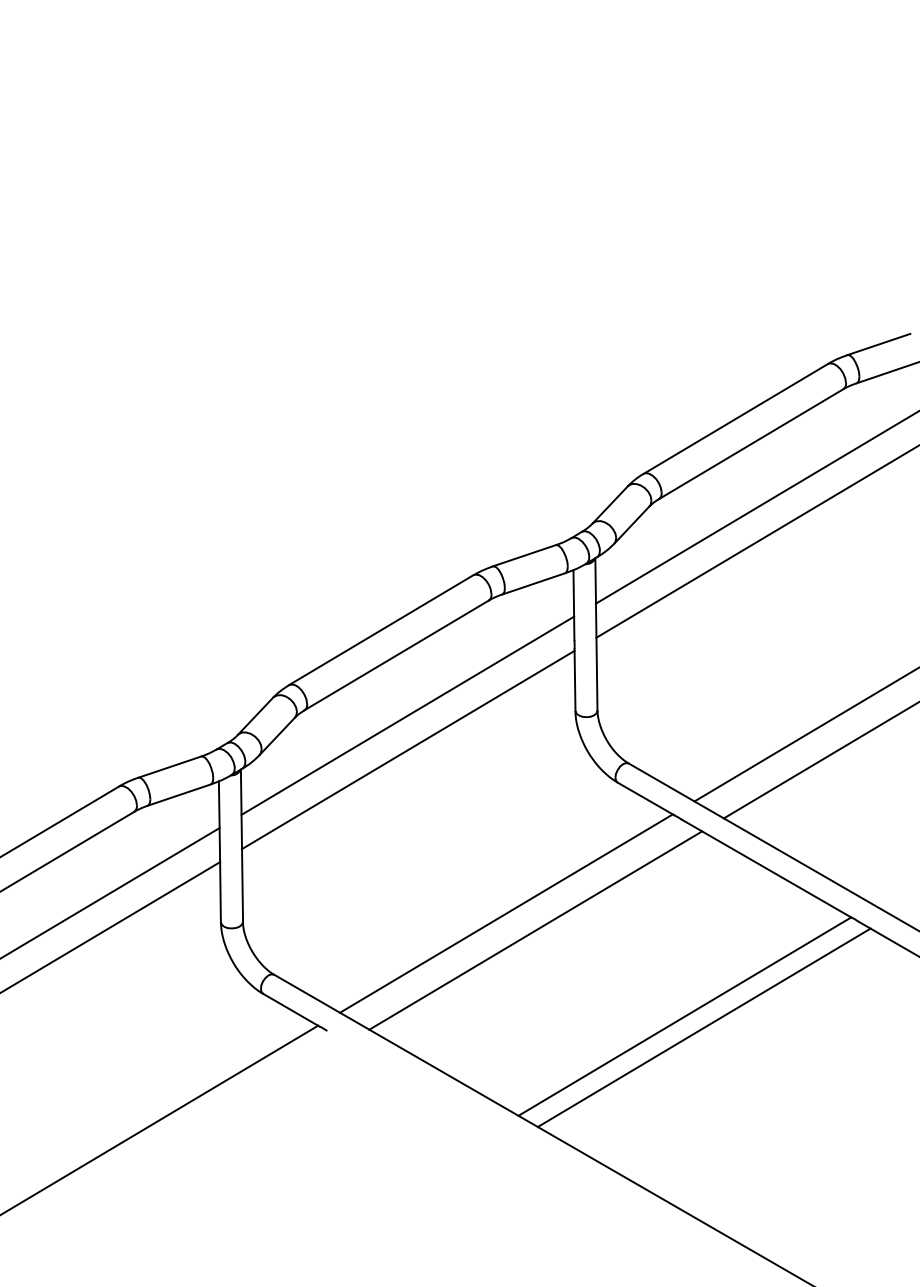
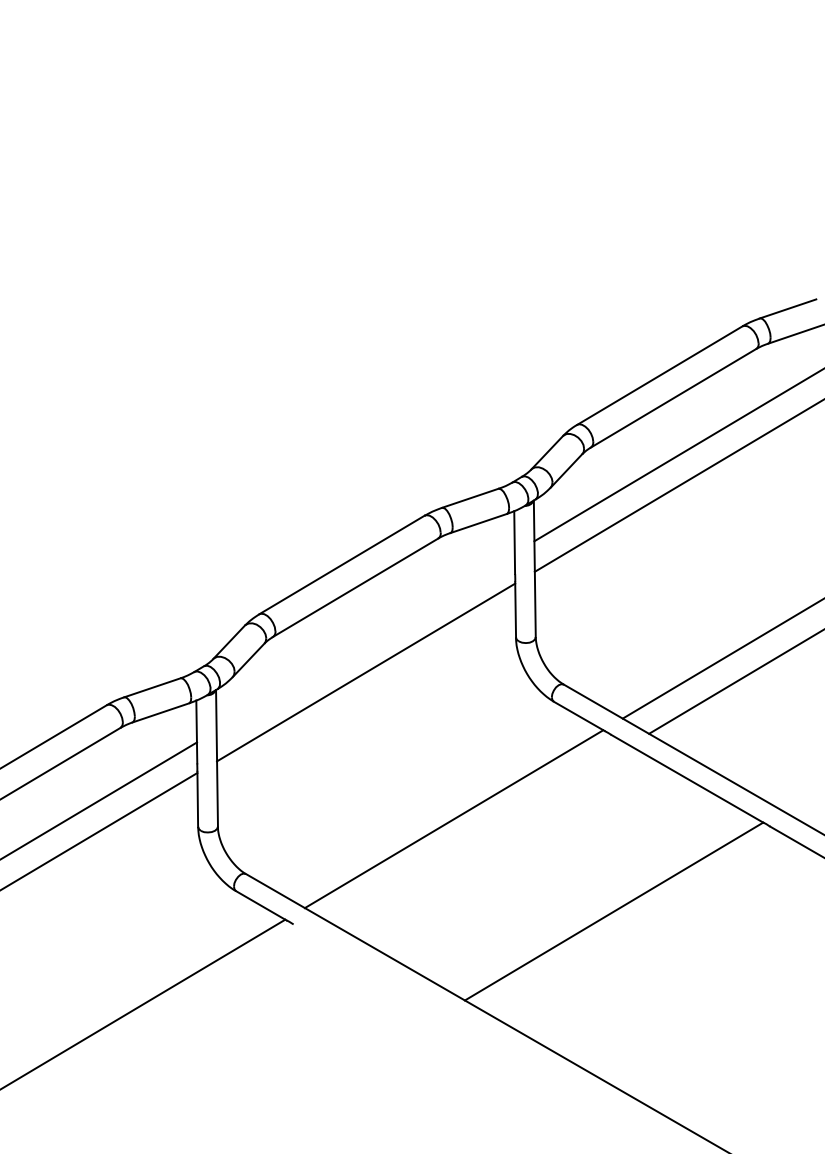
line: (407, 715) -> (365, 641), removed
line: (535, 930) -> (480, 834), removed
line: (703, 1027) -> (630, 921), removed

